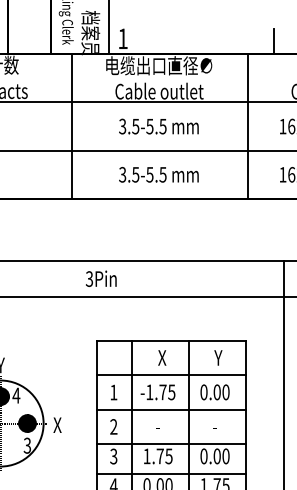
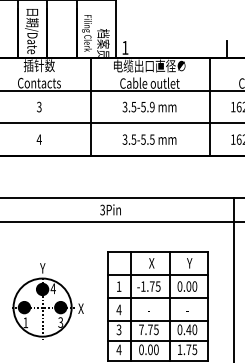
text: (163, 125) -> (152, 106), 3.5-5.5 -> 3.5-5.9
text: (112, 426) -> (118, 309), 2 -> 4
text: (147, 455) -> (141, 329), 1.75 -> 7.75
text: (216, 455) -> (188, 329), 0.00 -> 0.40

